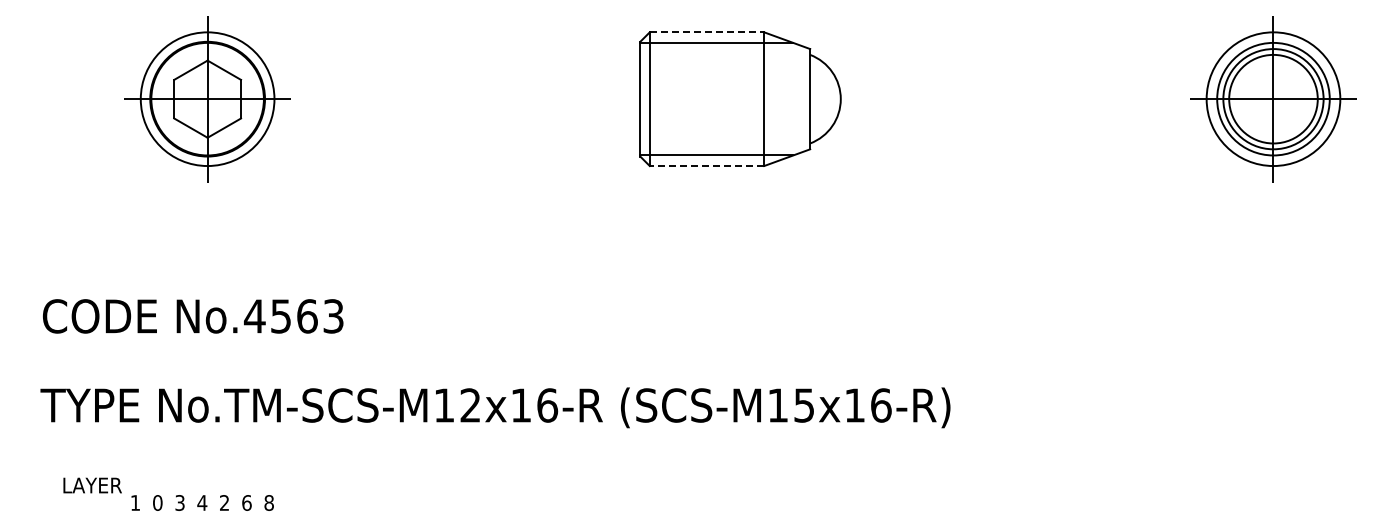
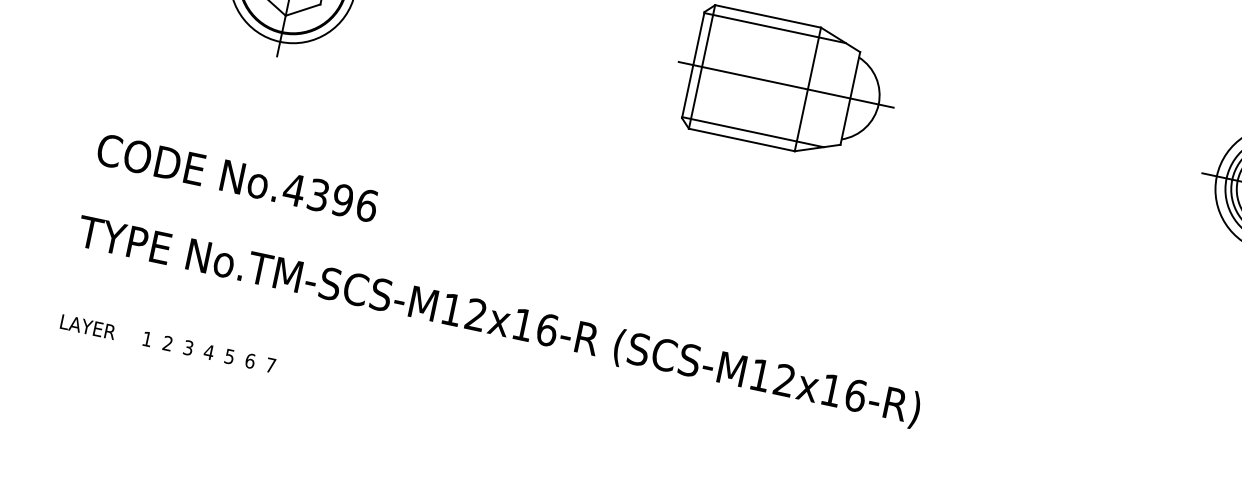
line: (707, 32) -> (768, 16), dashed -> solid
line: (740, 99) -> (785, 85), added
line: (706, 166) -> (741, 140), dashed -> solid
text: (307, 316) -> (342, 200), No.4563 -> No.4396
text: (803, 405) -> (783, 380), (SCS-M15x16-R) -> (SCS-M12x16-R)
text: (92, 485) -> (88, 327), moved
text: (157, 502) -> (167, 343), 0 -> 2
text: (224, 502) -> (229, 356), 2 -> 5
text: (268, 502) -> (270, 364), 8 -> 7

